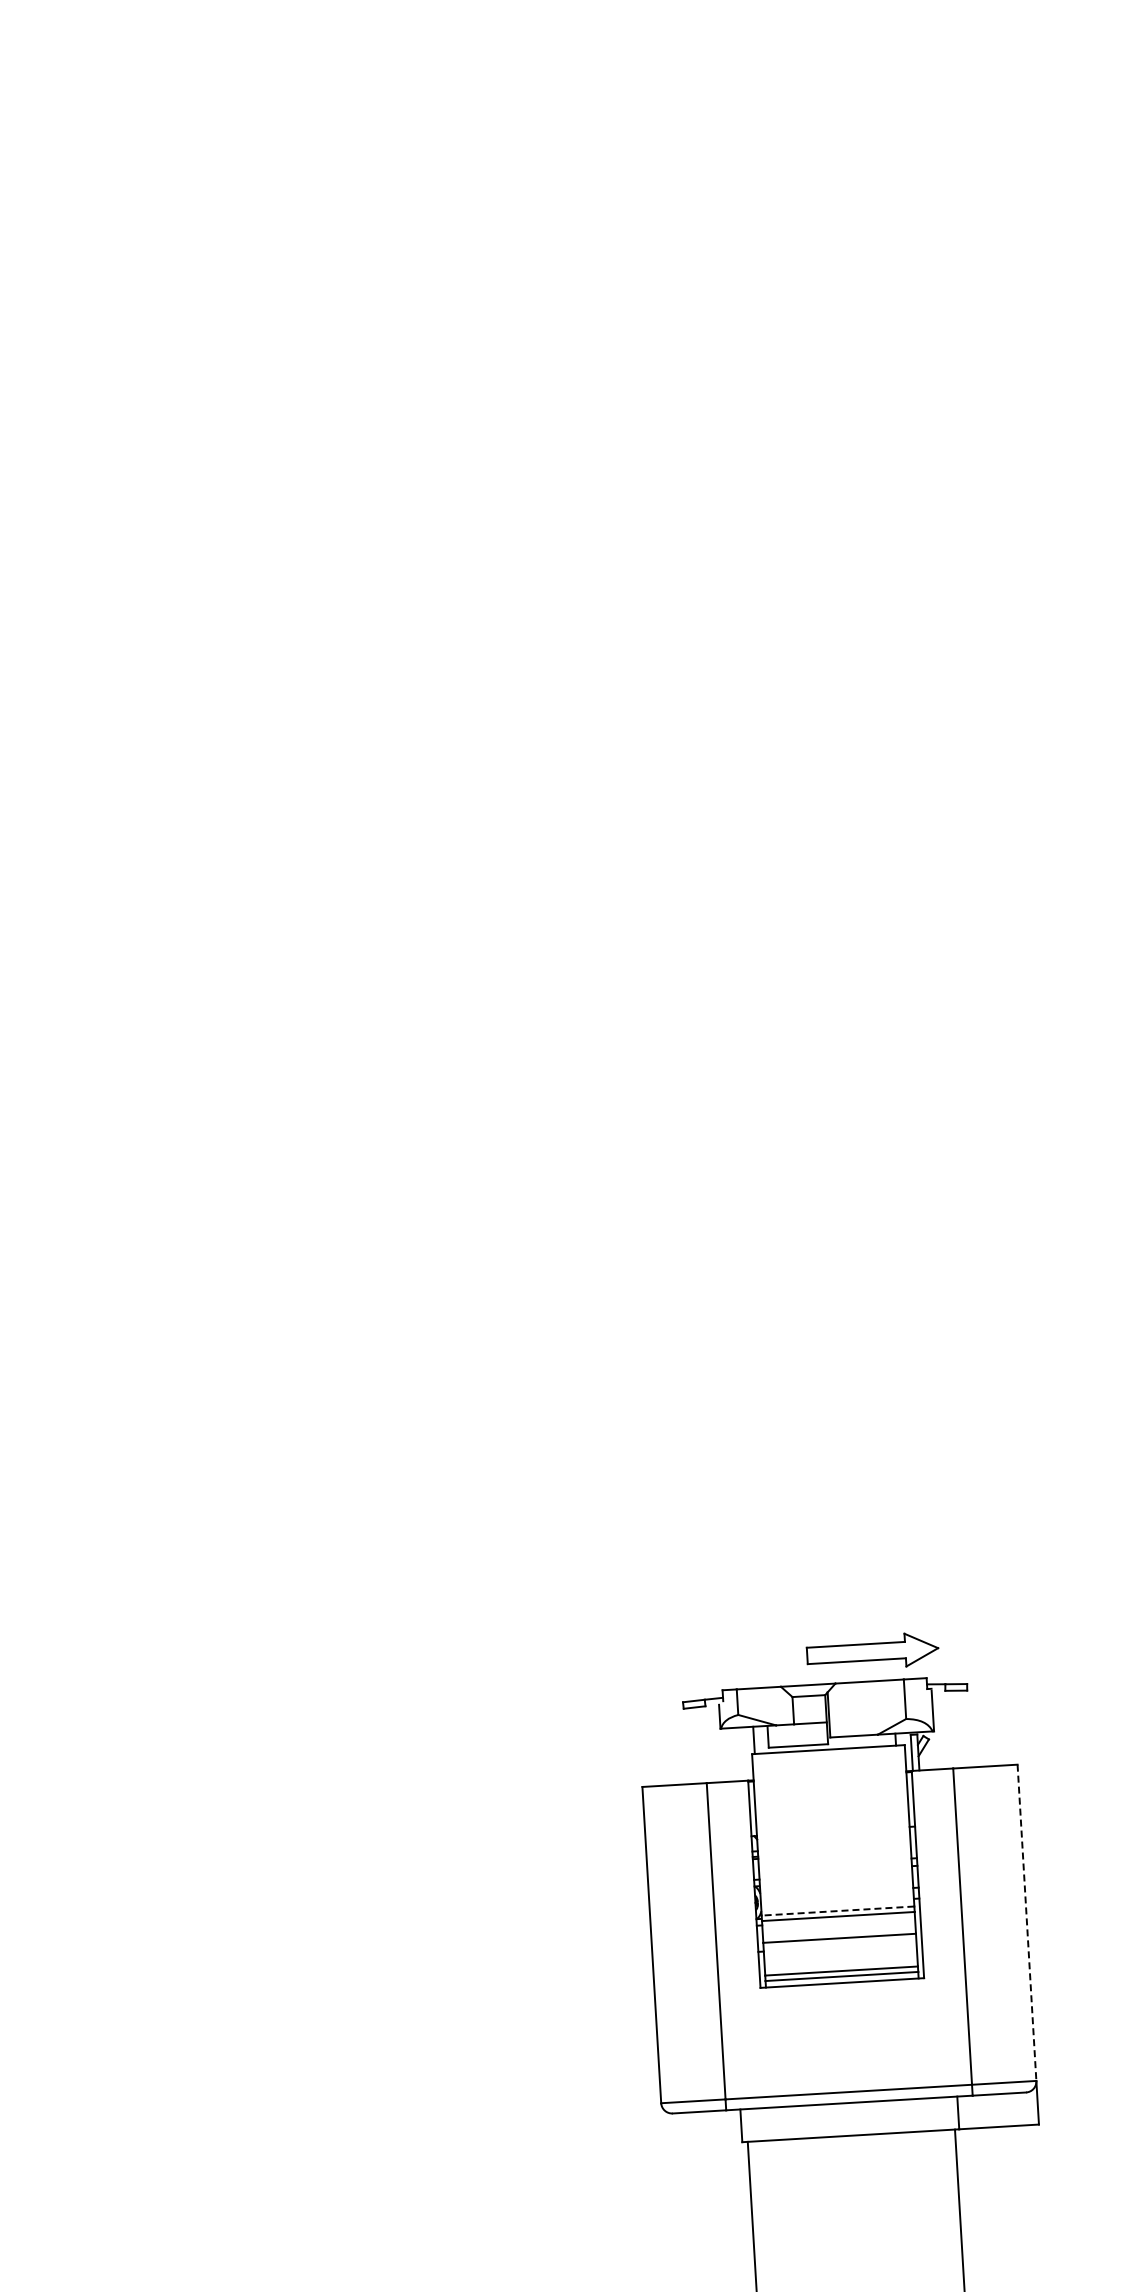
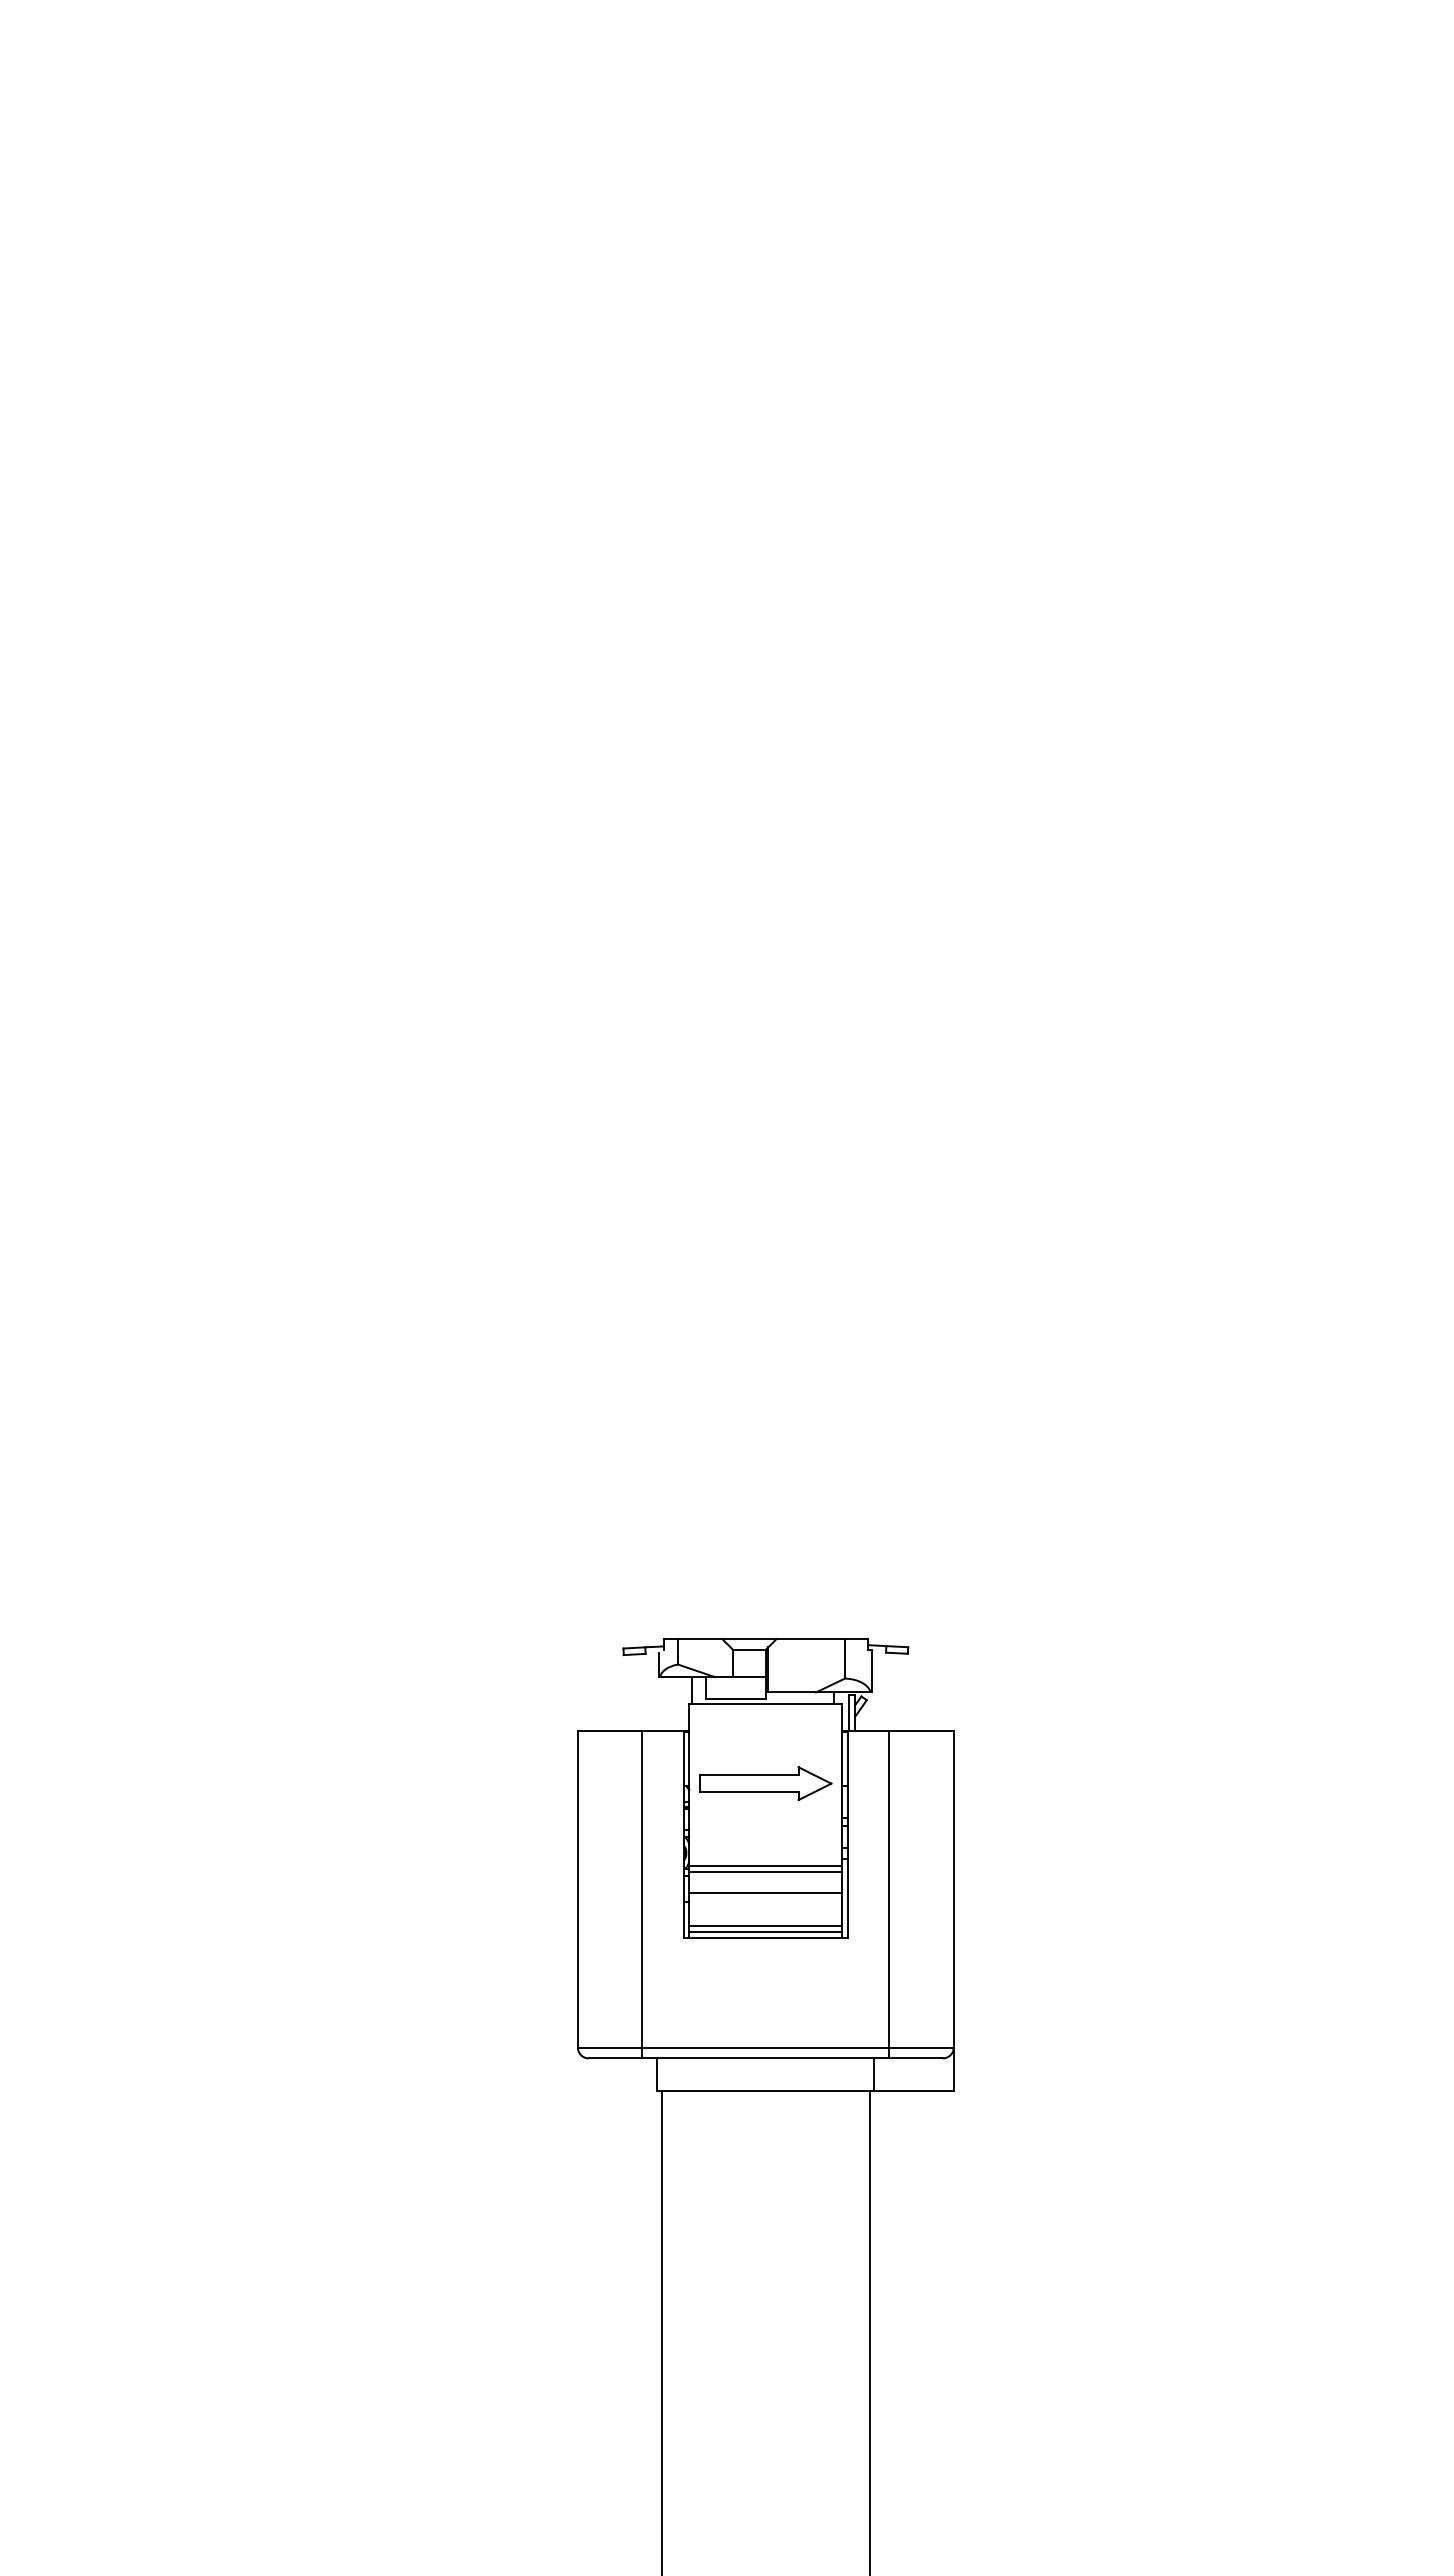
part: (872, 1651) -> (765, 1783), moved
line: (837, 1911) -> (765, 1866), dashed -> solid
line: (1026, 1923) -> (953, 1889), dashed -> solid

